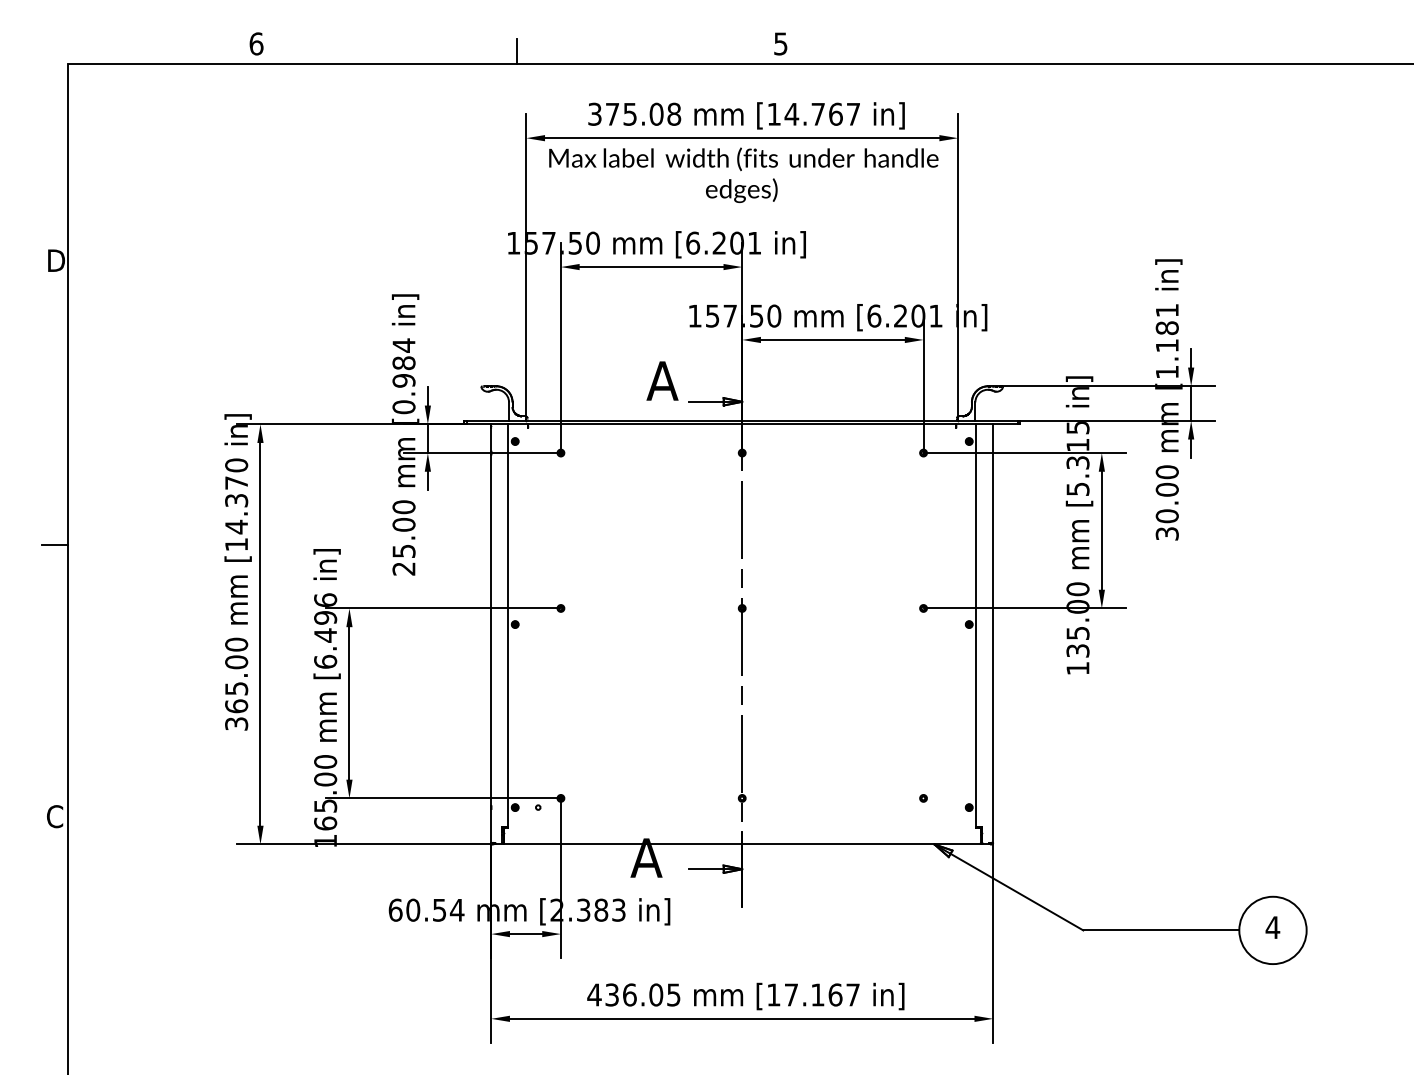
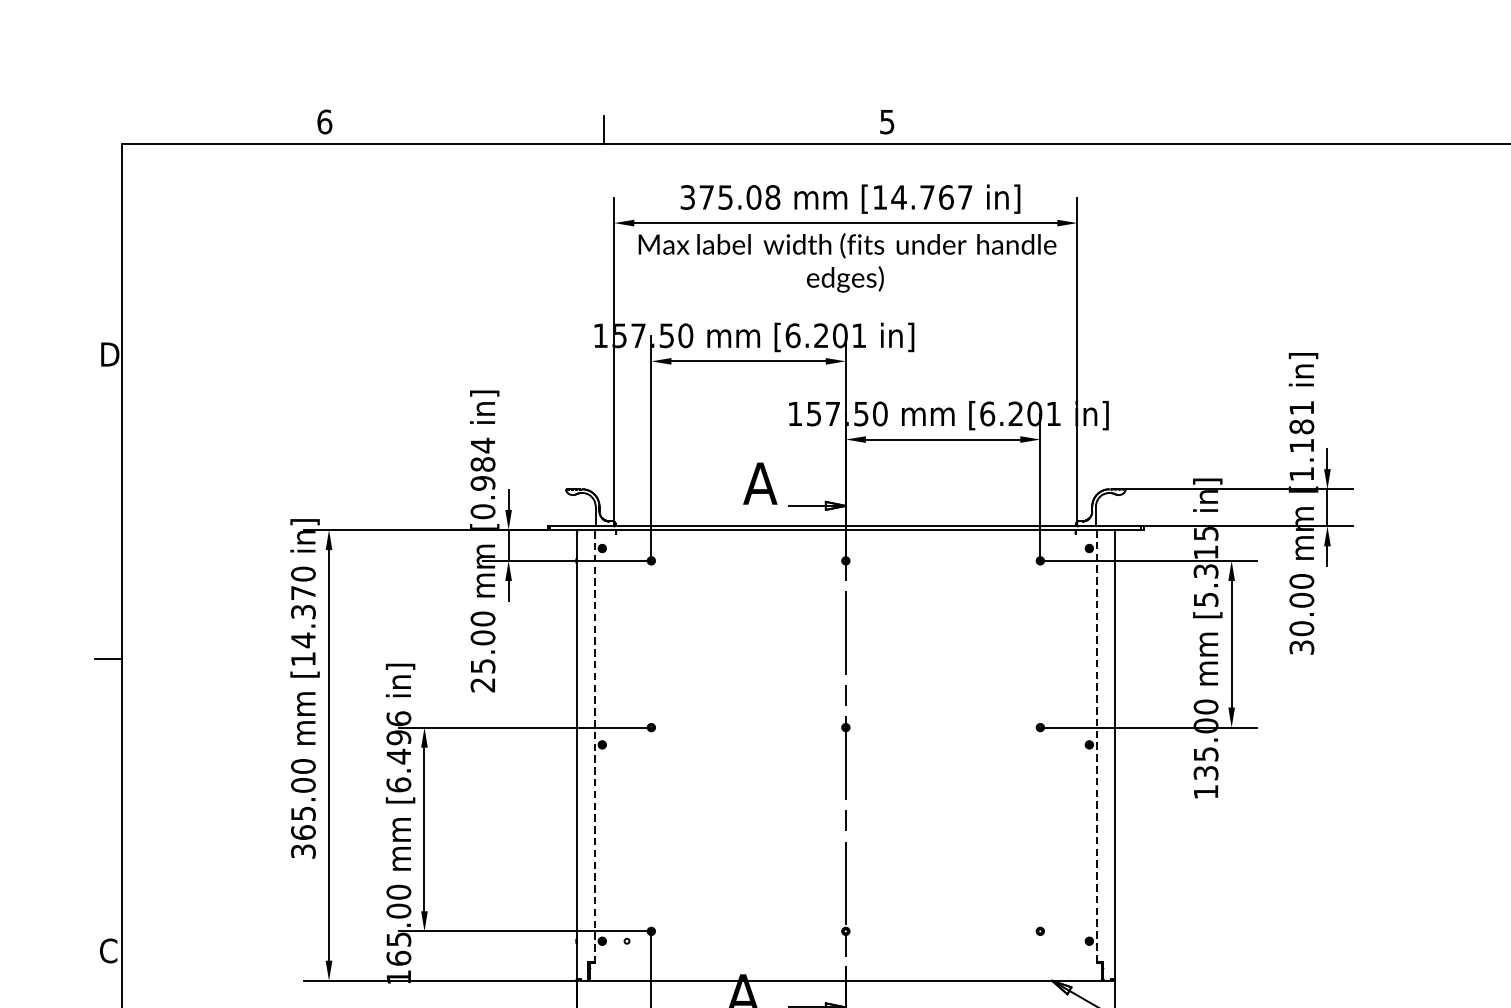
line: (508, 625) -> (595, 745), solid -> dashed
line: (976, 626) -> (1097, 746), solid -> dashed

